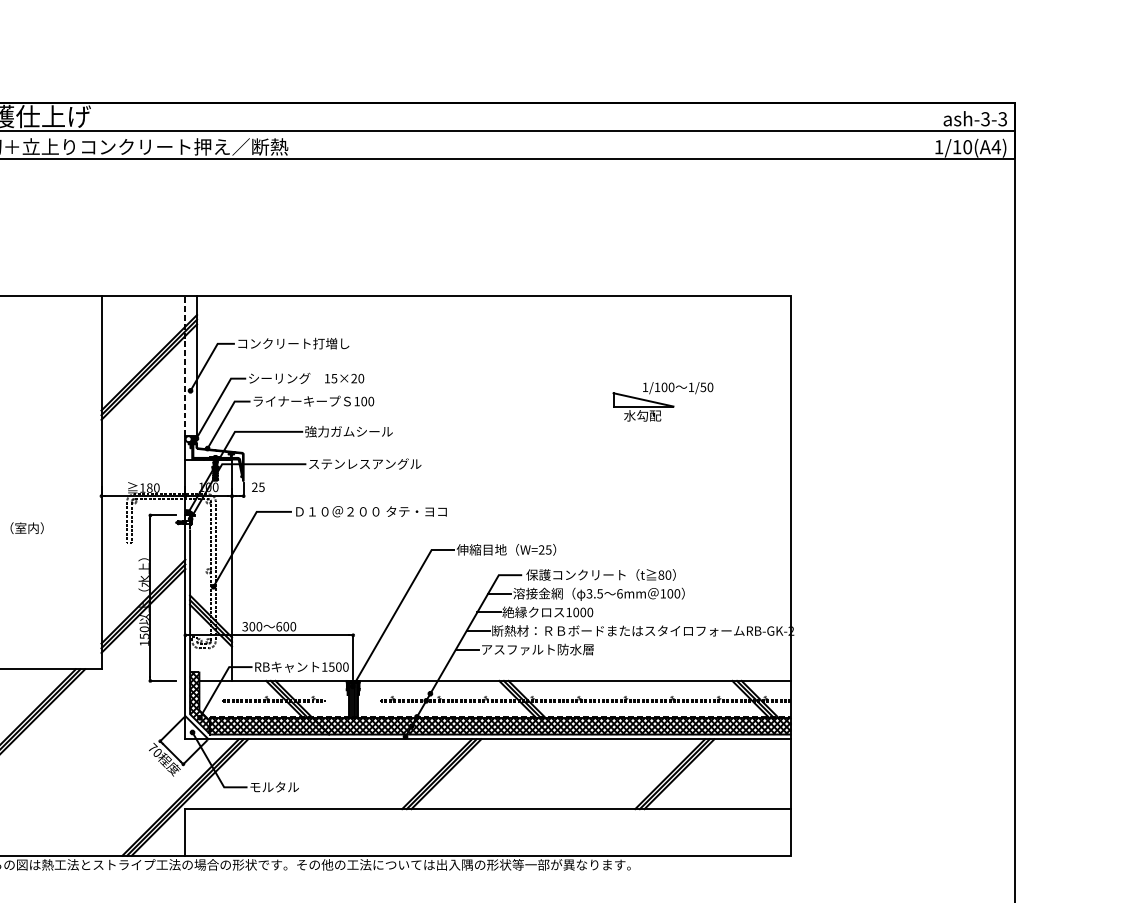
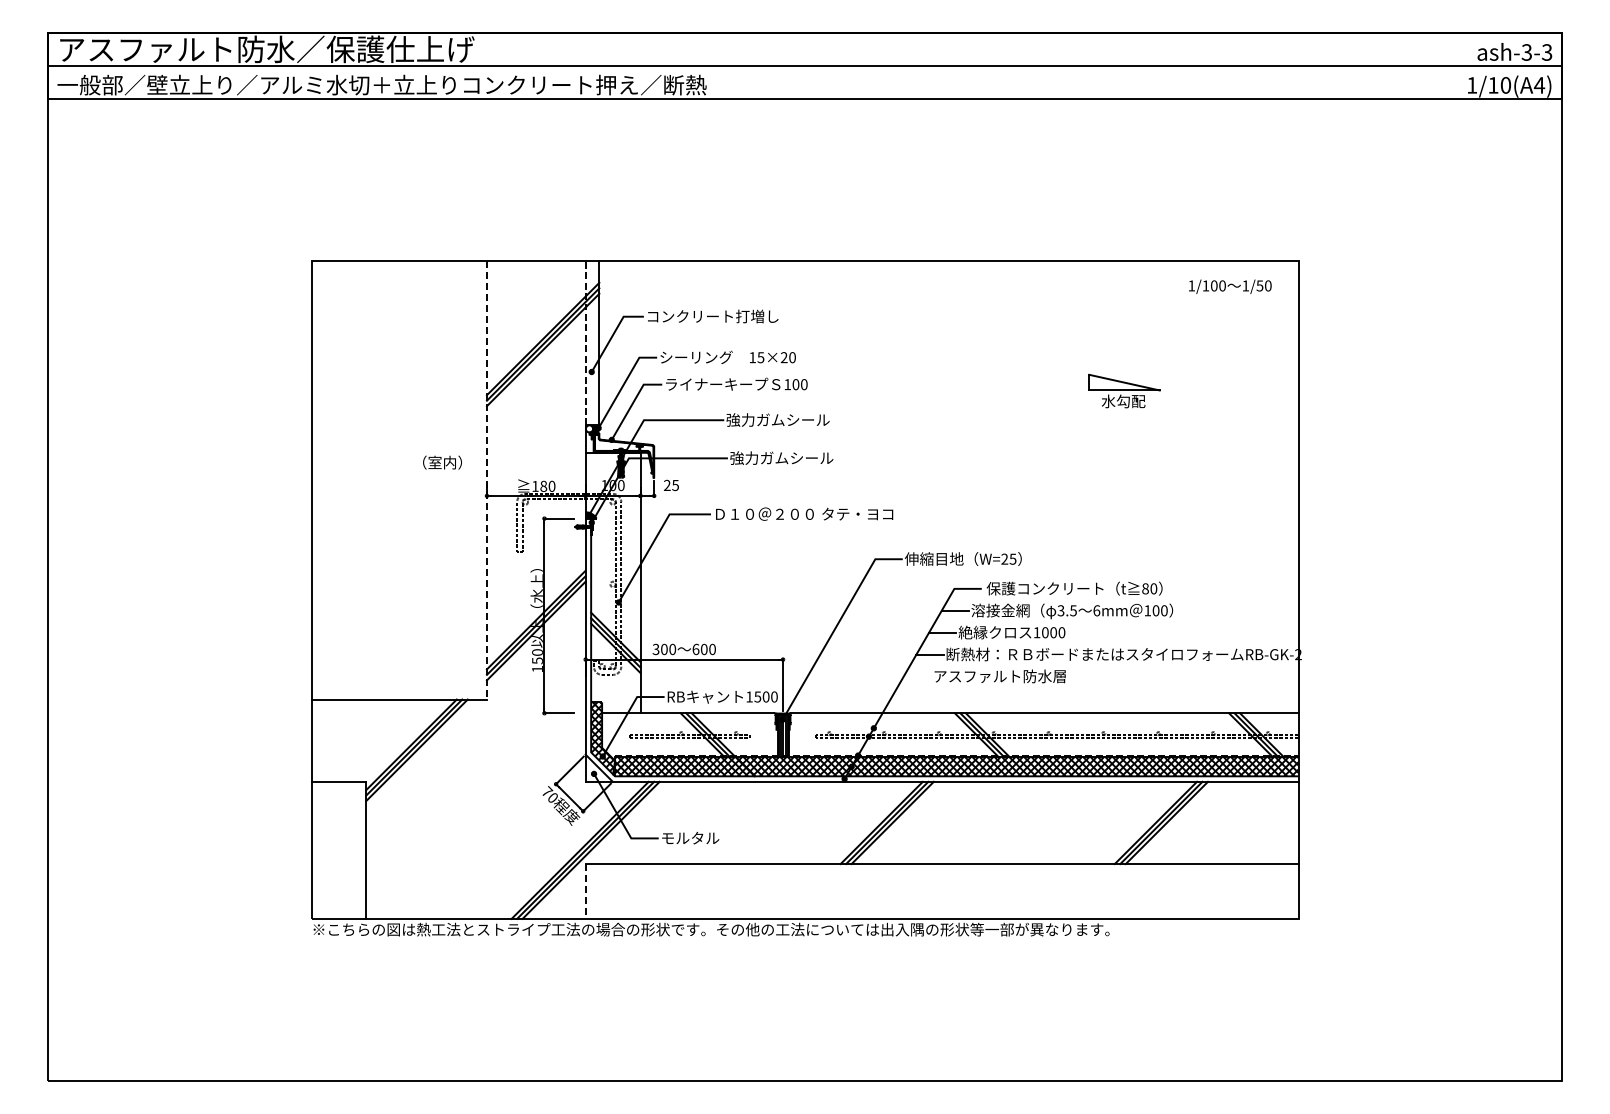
text: (678, 387) -> (1230, 286), moved
text: (364, 463) -> (796, 457), ステンレスアングル -> 強力ガムシール
line: (101, 483) -> (486, 480), solid -> dashed
text: (27, 528) -> (442, 462), moved
line: (467, 649) -> (917, 676), removed
line: (185, 832) -> (585, 891), solid -> dashed

